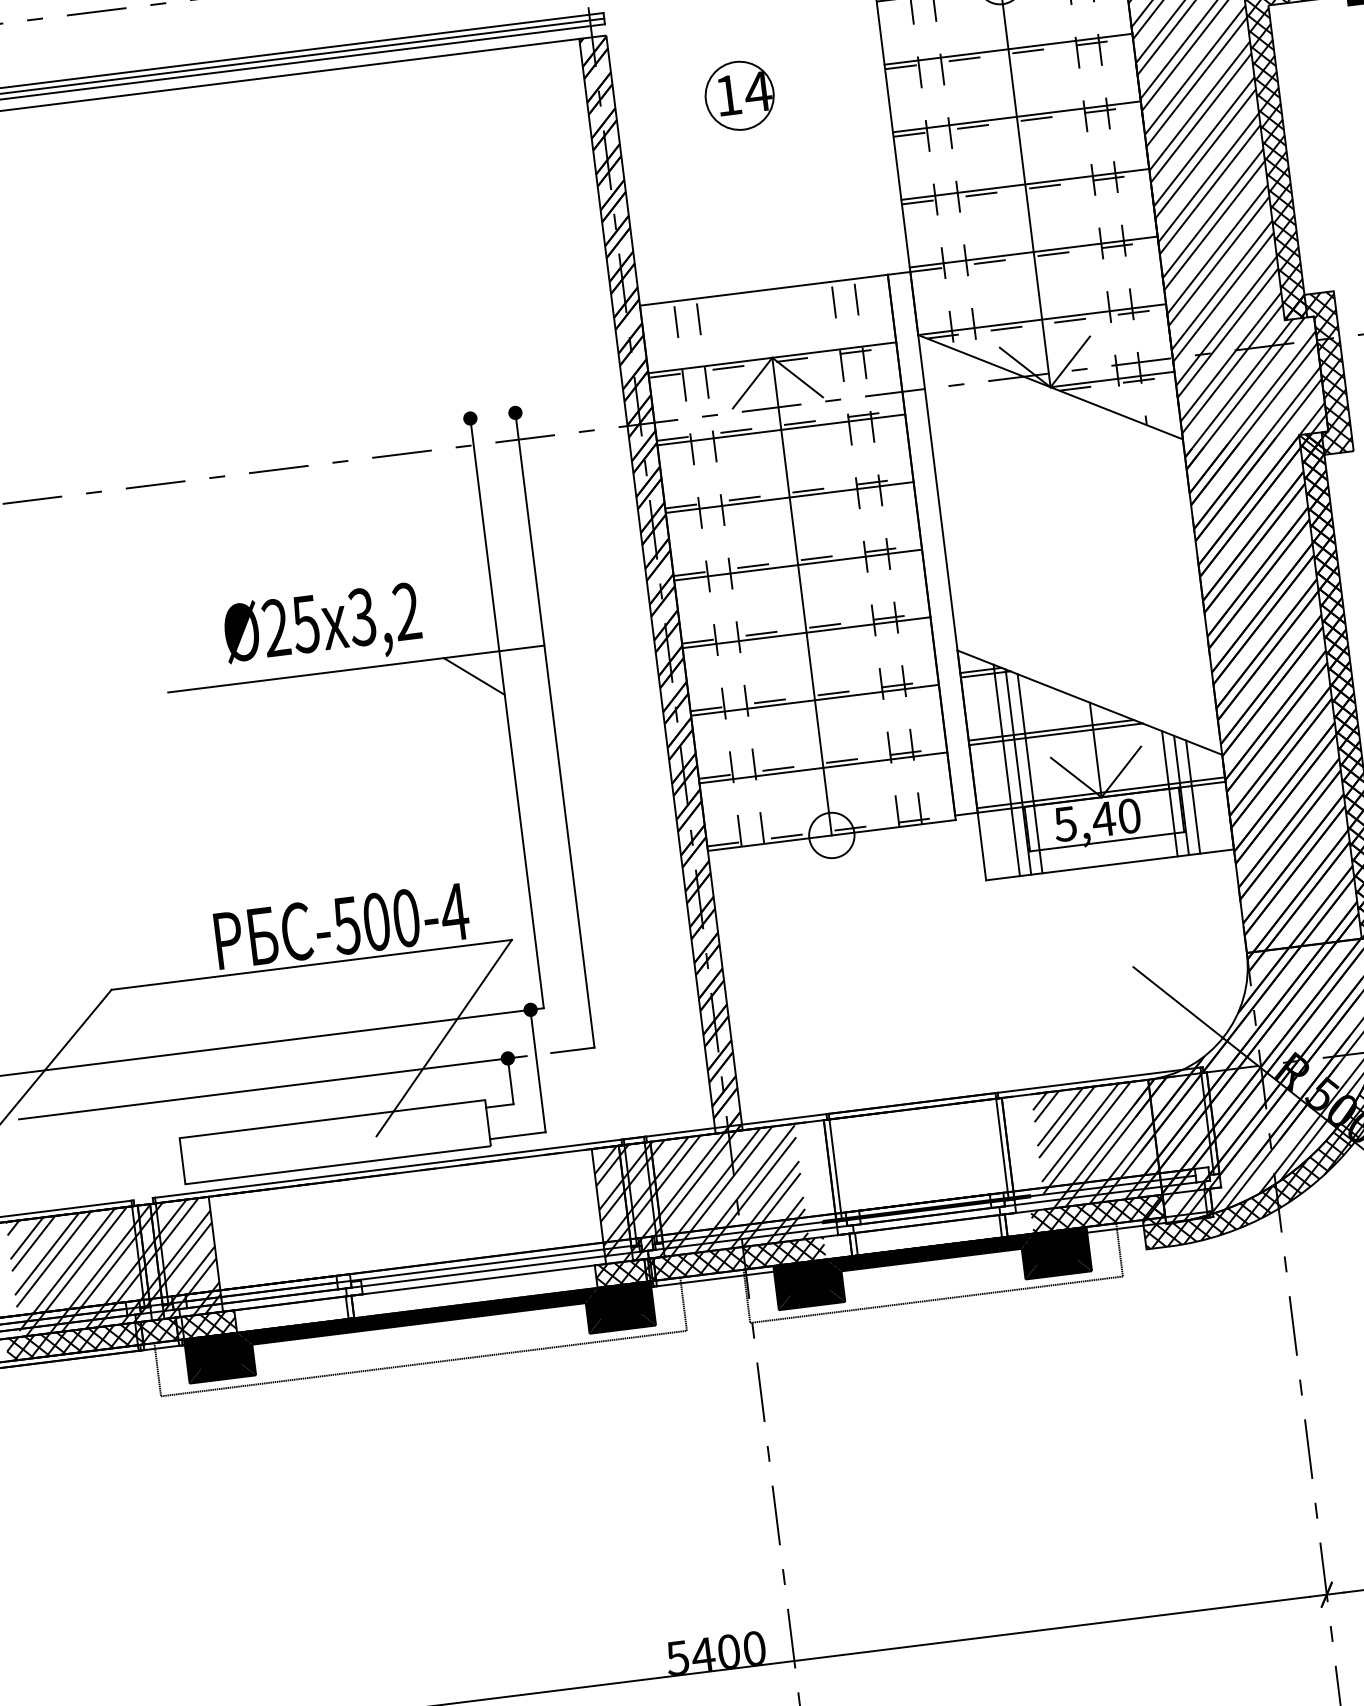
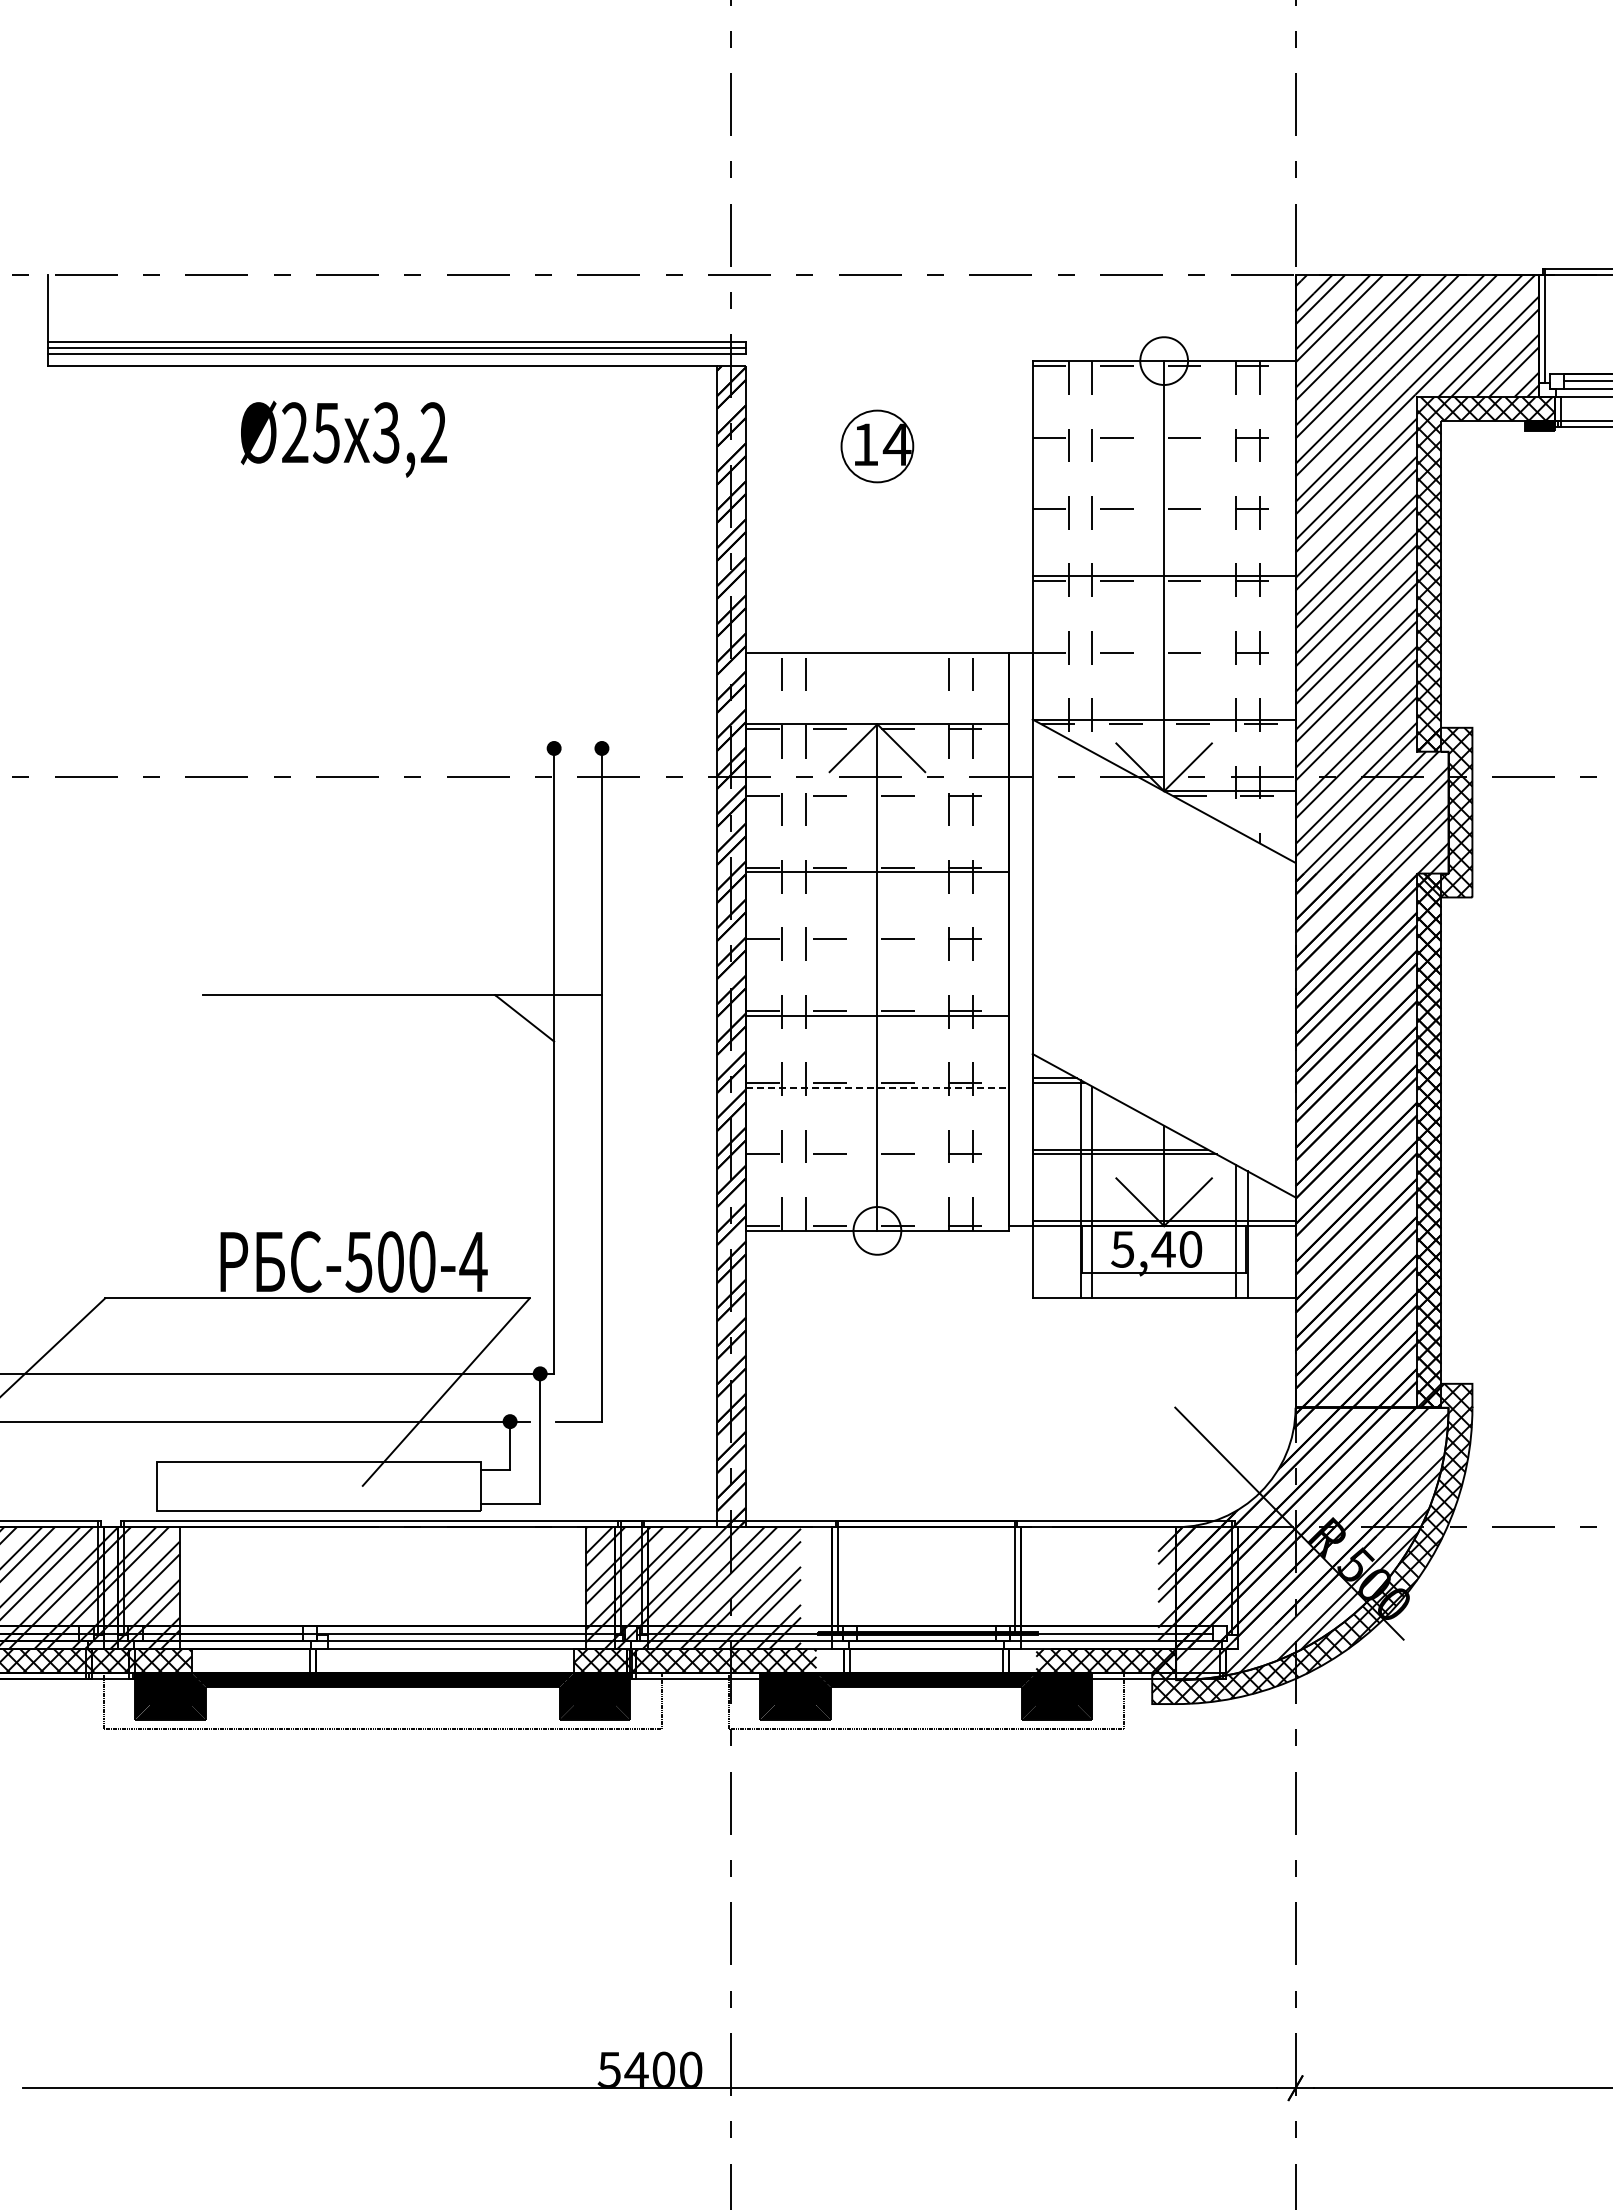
line: (1007, 49) -> (1163, 432), removed
line: (1016, 116) -> (1163, 504), removed
line: (1033, 251) -> (1163, 647), removed
line: (780, 429) -> (876, 800), removed
line: (797, 565) -> (876, 944), removed
text: (322, 627) -> (343, 438), moved
line: (815, 700) -> (877, 1087), solid -> dashed
line: (822, 768) -> (876, 1159), removed
line: (1006, 770) -> (1068, 1185), removed
line: (1192, 796) -> (1259, 1237), removed
hatch: (1096, 1144) -> (1113, 1588), removed

